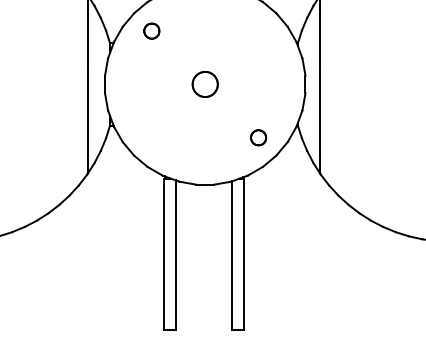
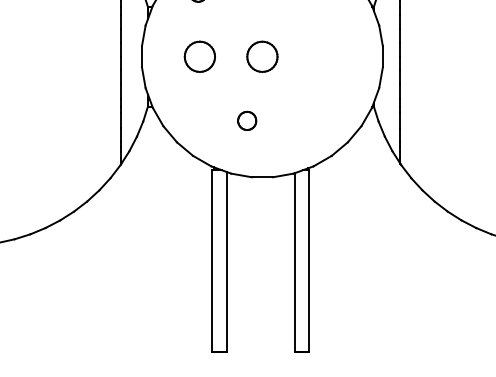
part: (152, 83) -> (199, 55), added
part: (258, 137) -> (247, 120), moved

